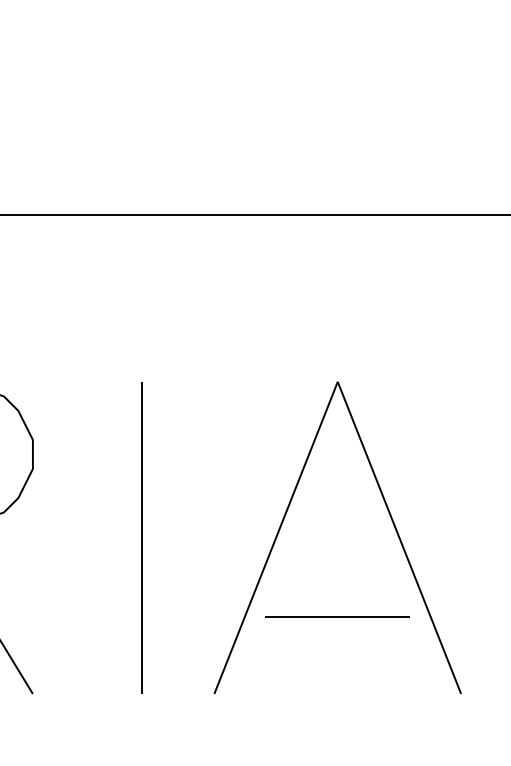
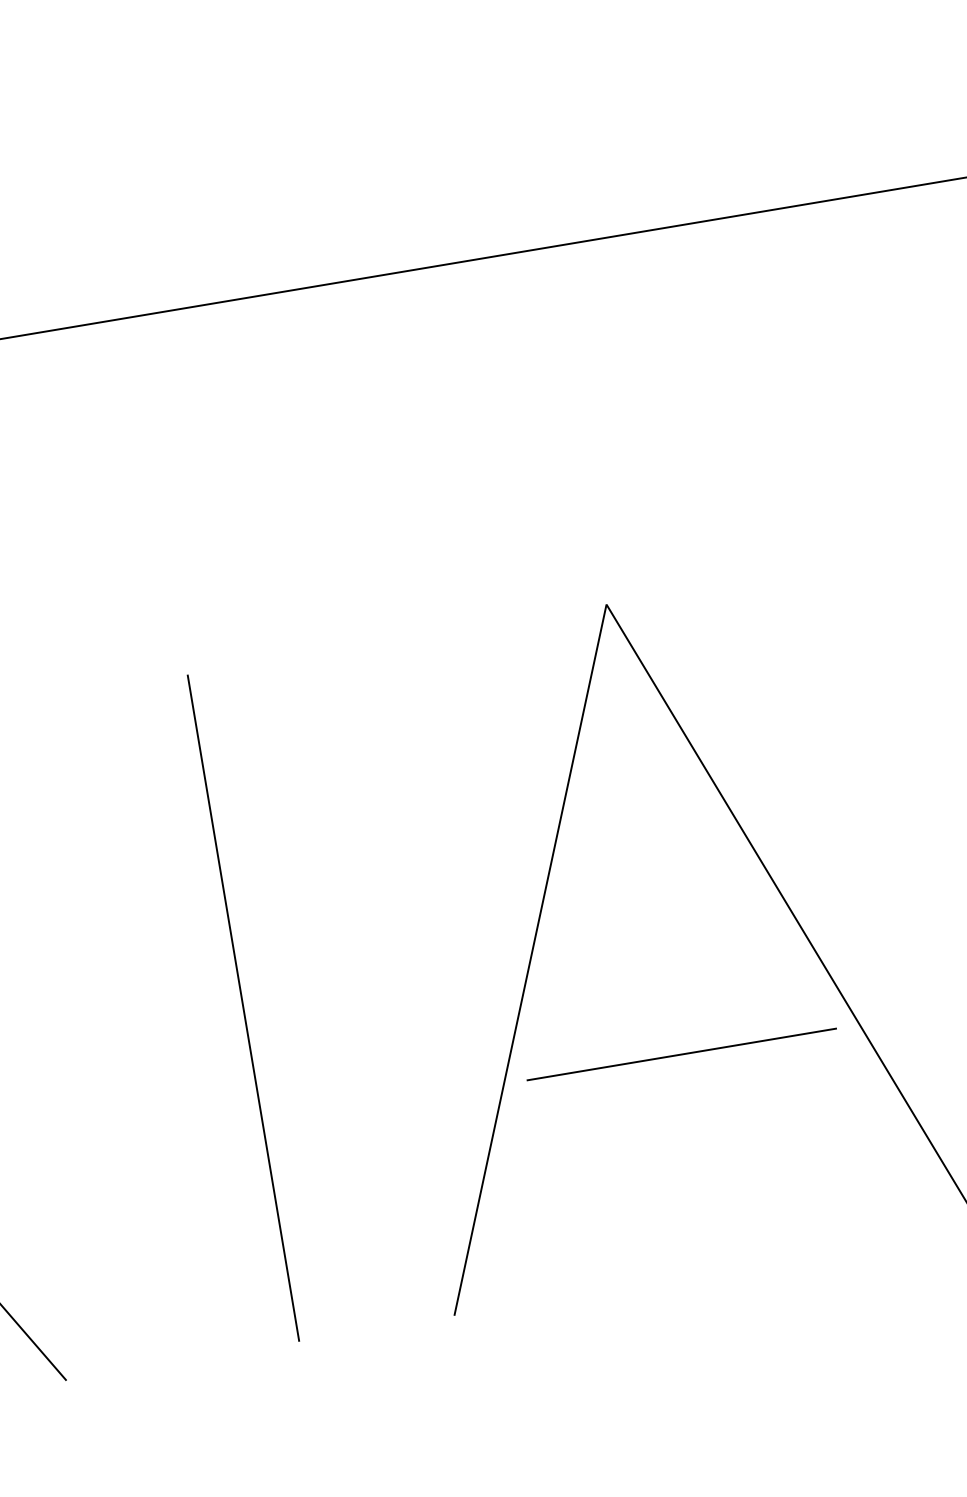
line: (337, 616) -> (680, 1052), moved

